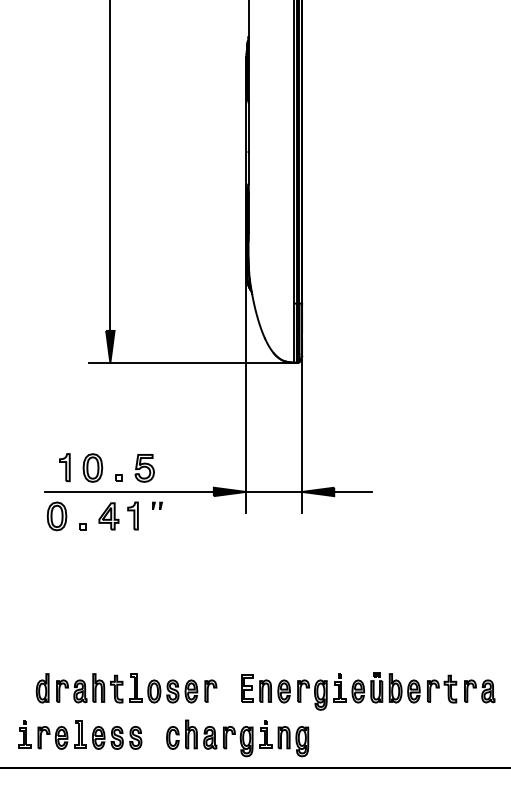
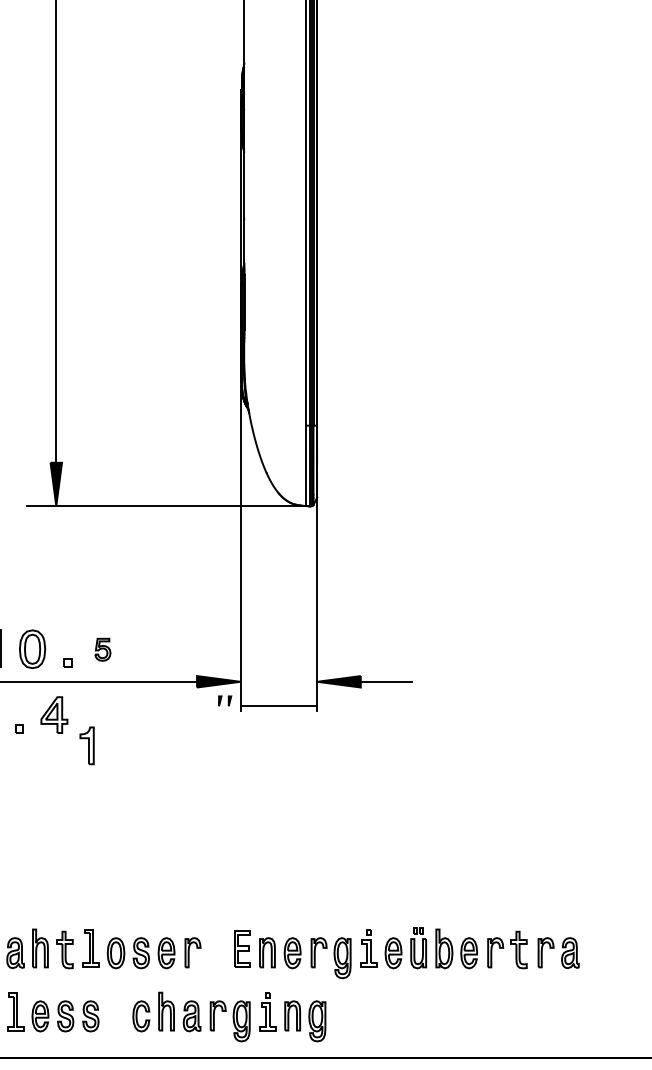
part: (144, 468) -> (102, 649), size x0.6
line: (273, 491) -> (278, 705), moved
part: (157, 505) -> (225, 700), moved
part: (132, 515) -> (86, 745), moved

